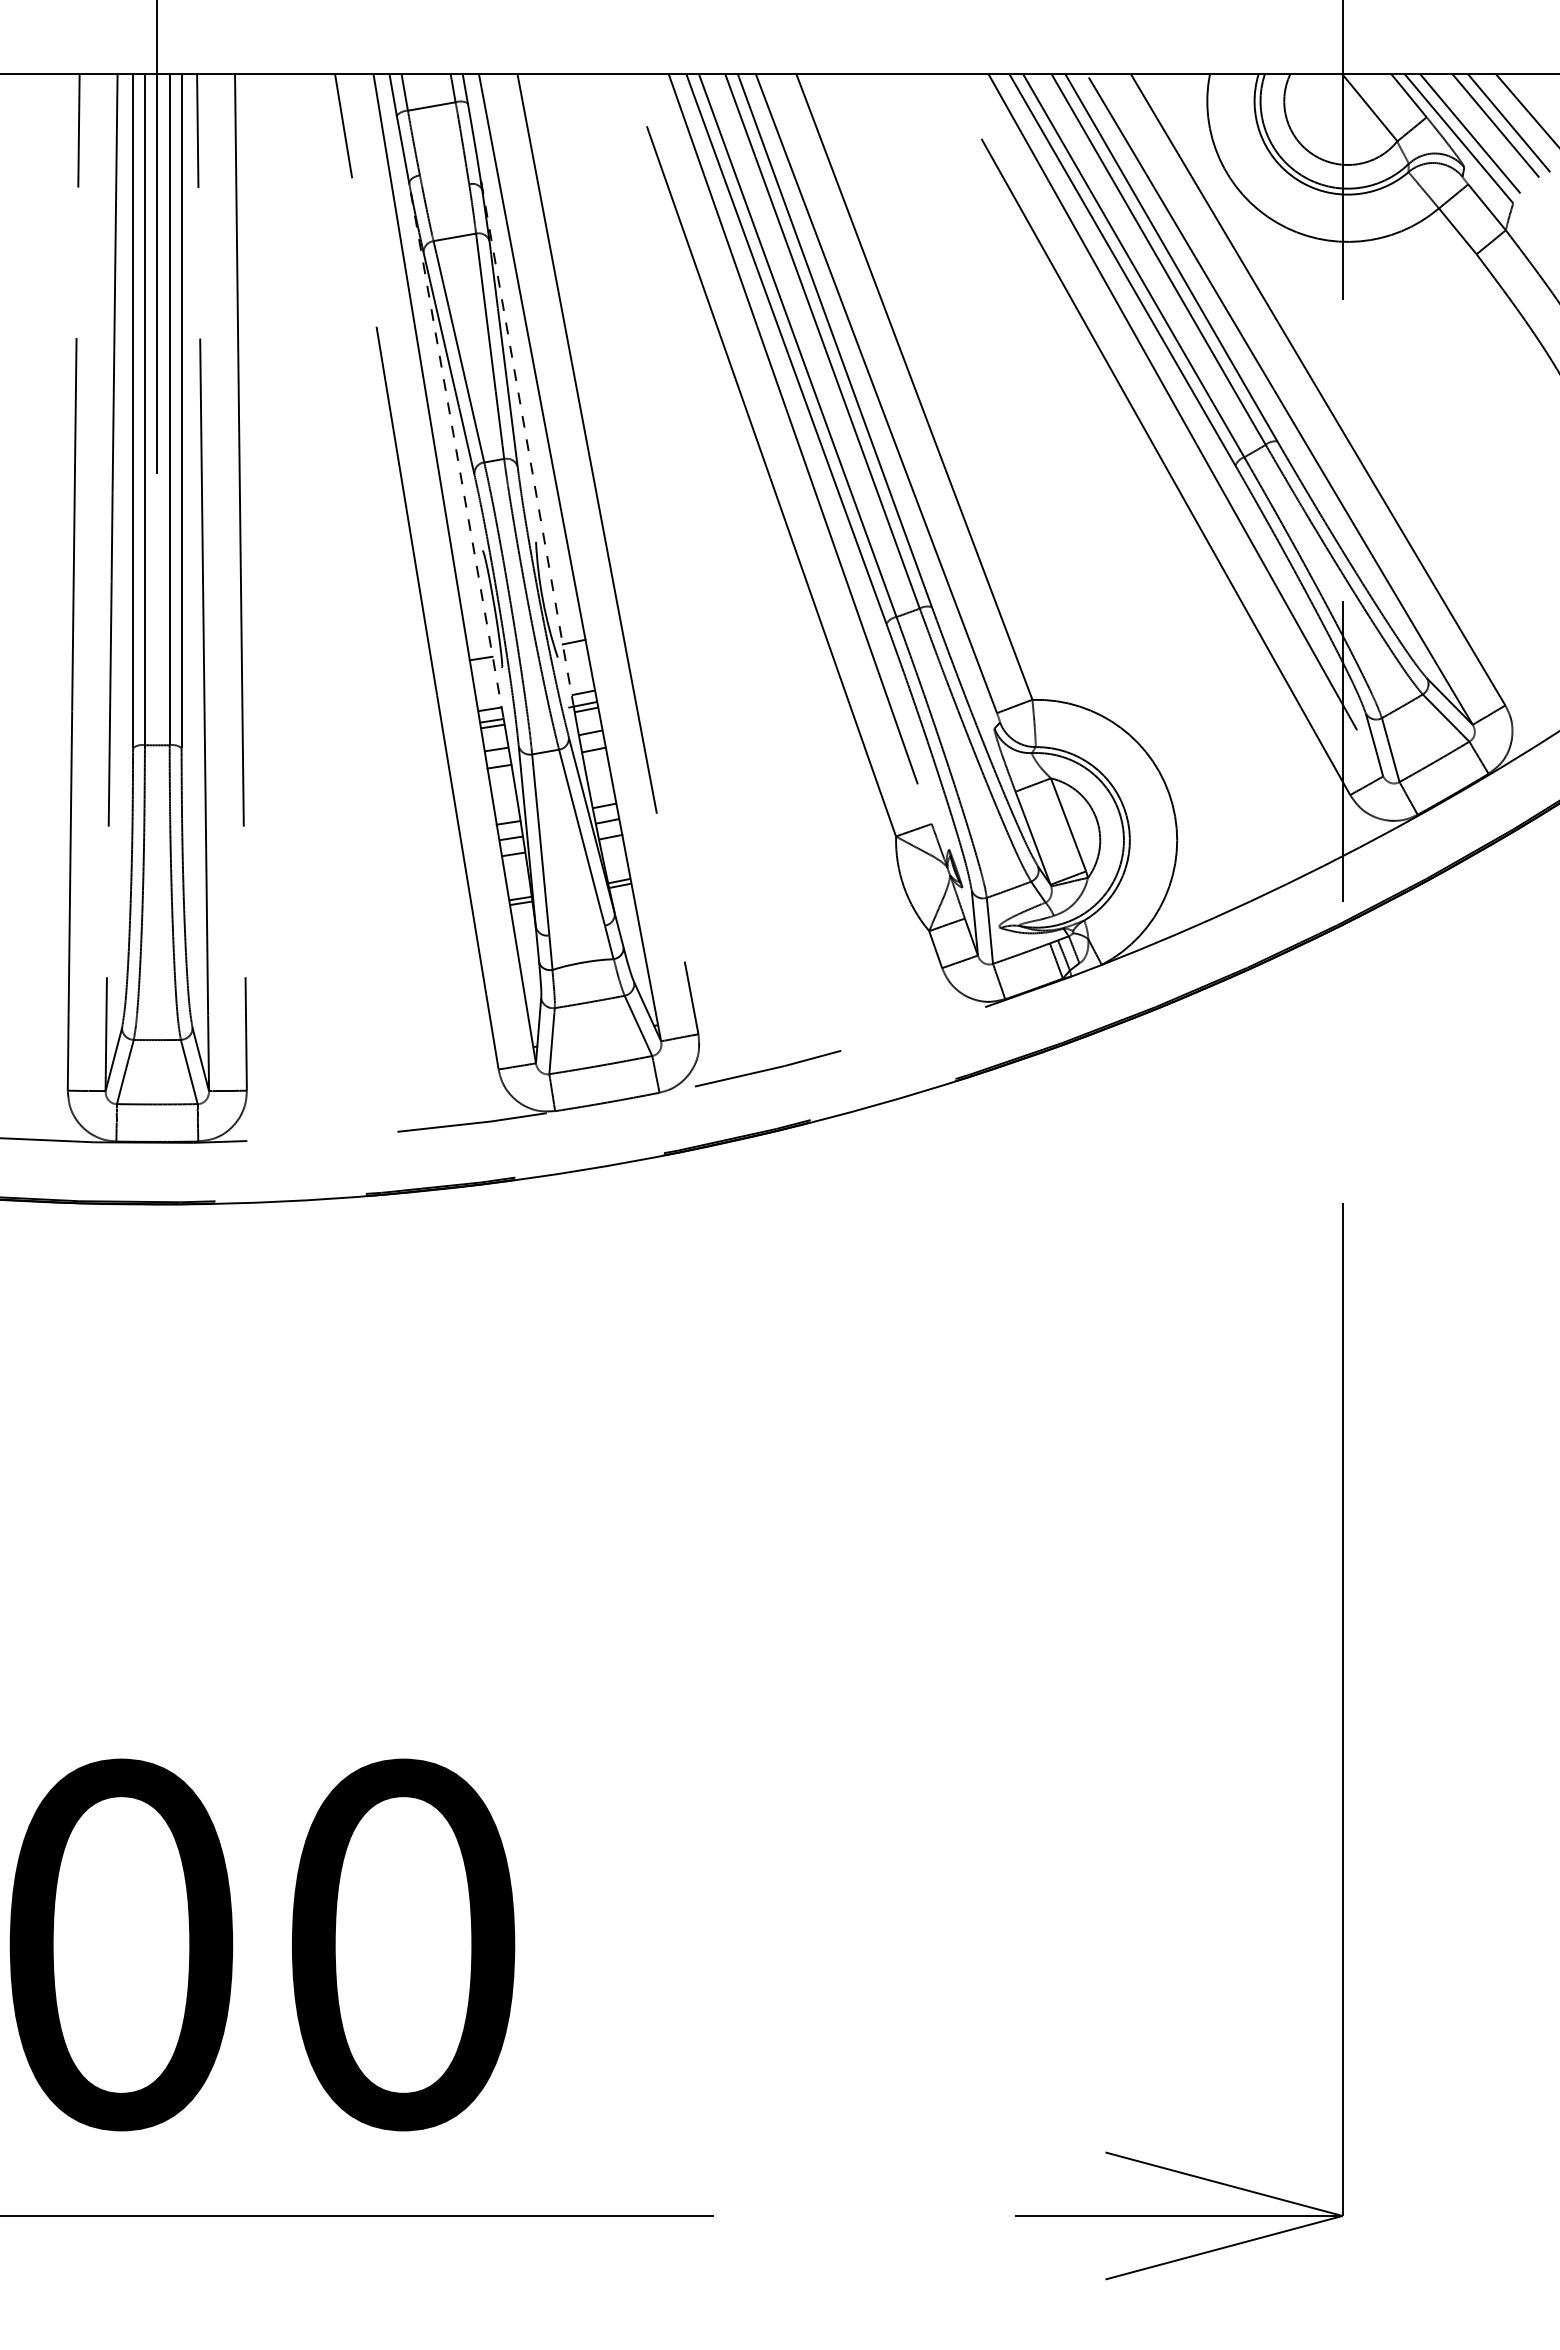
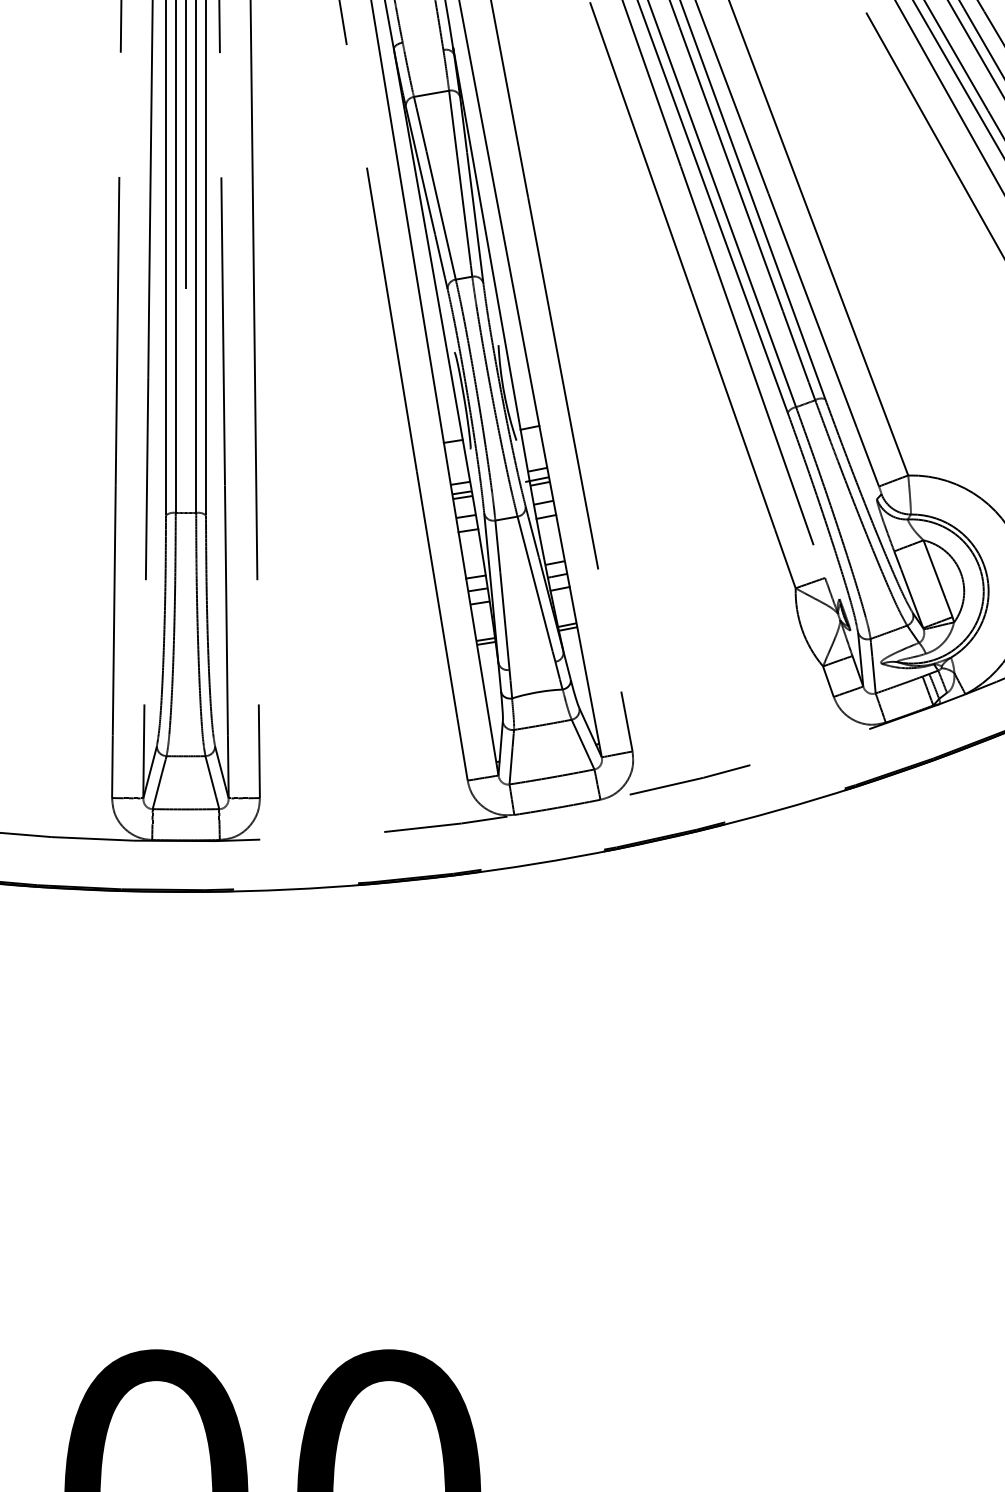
line: (527, 444) -> (491, 264), dashed -> solid
line: (456, 449) -> (432, 268), dashed -> solid

